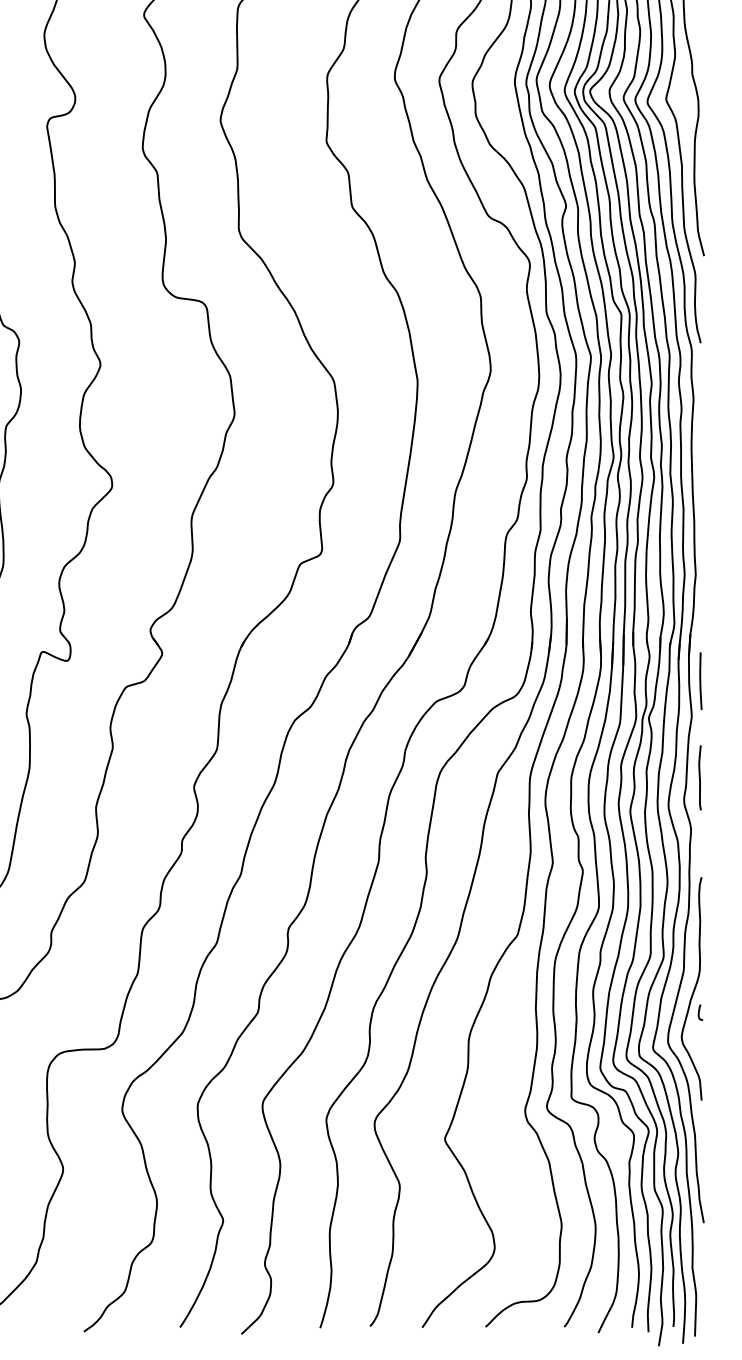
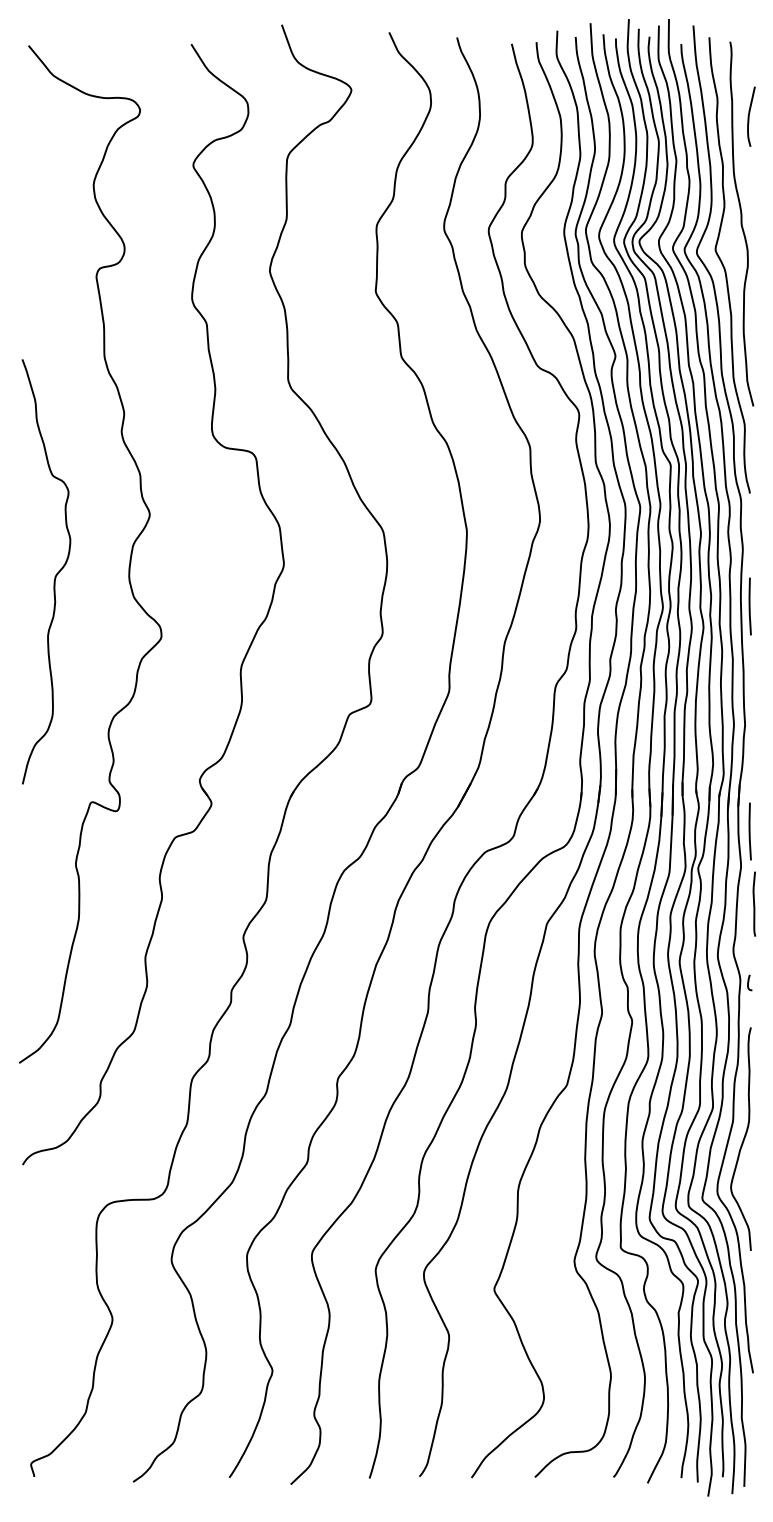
line: (700, 456) -> (749, 606), added
curve: (700, 777) -> (754, 903), moved
curve: (700, 1012) -> (749, 982), moved

